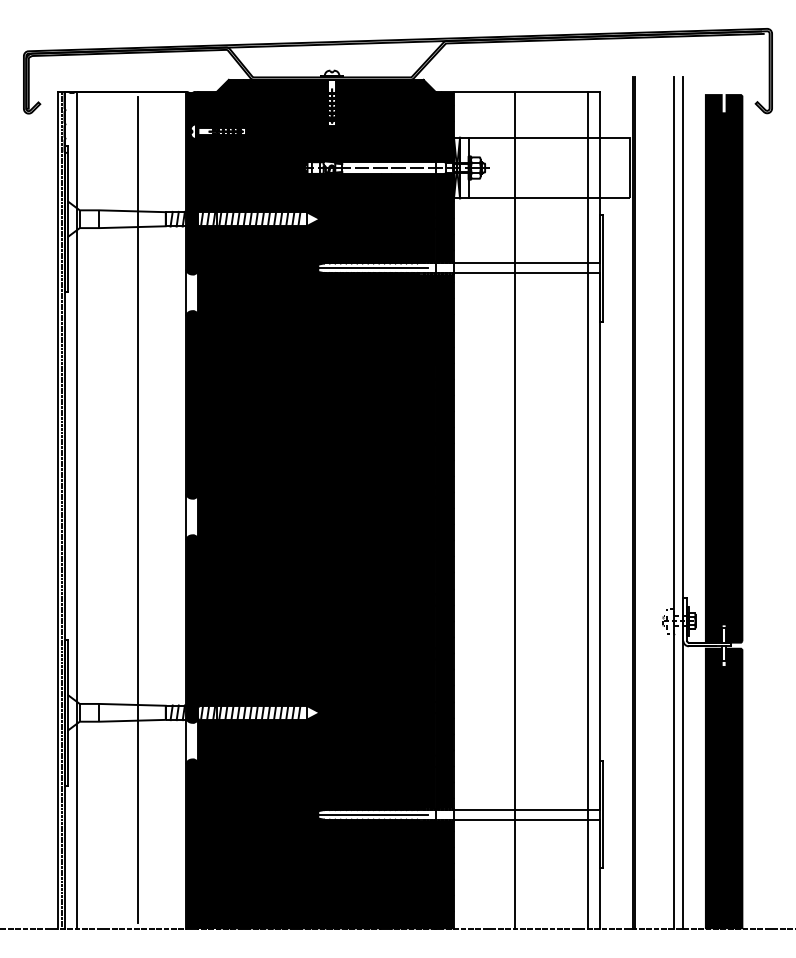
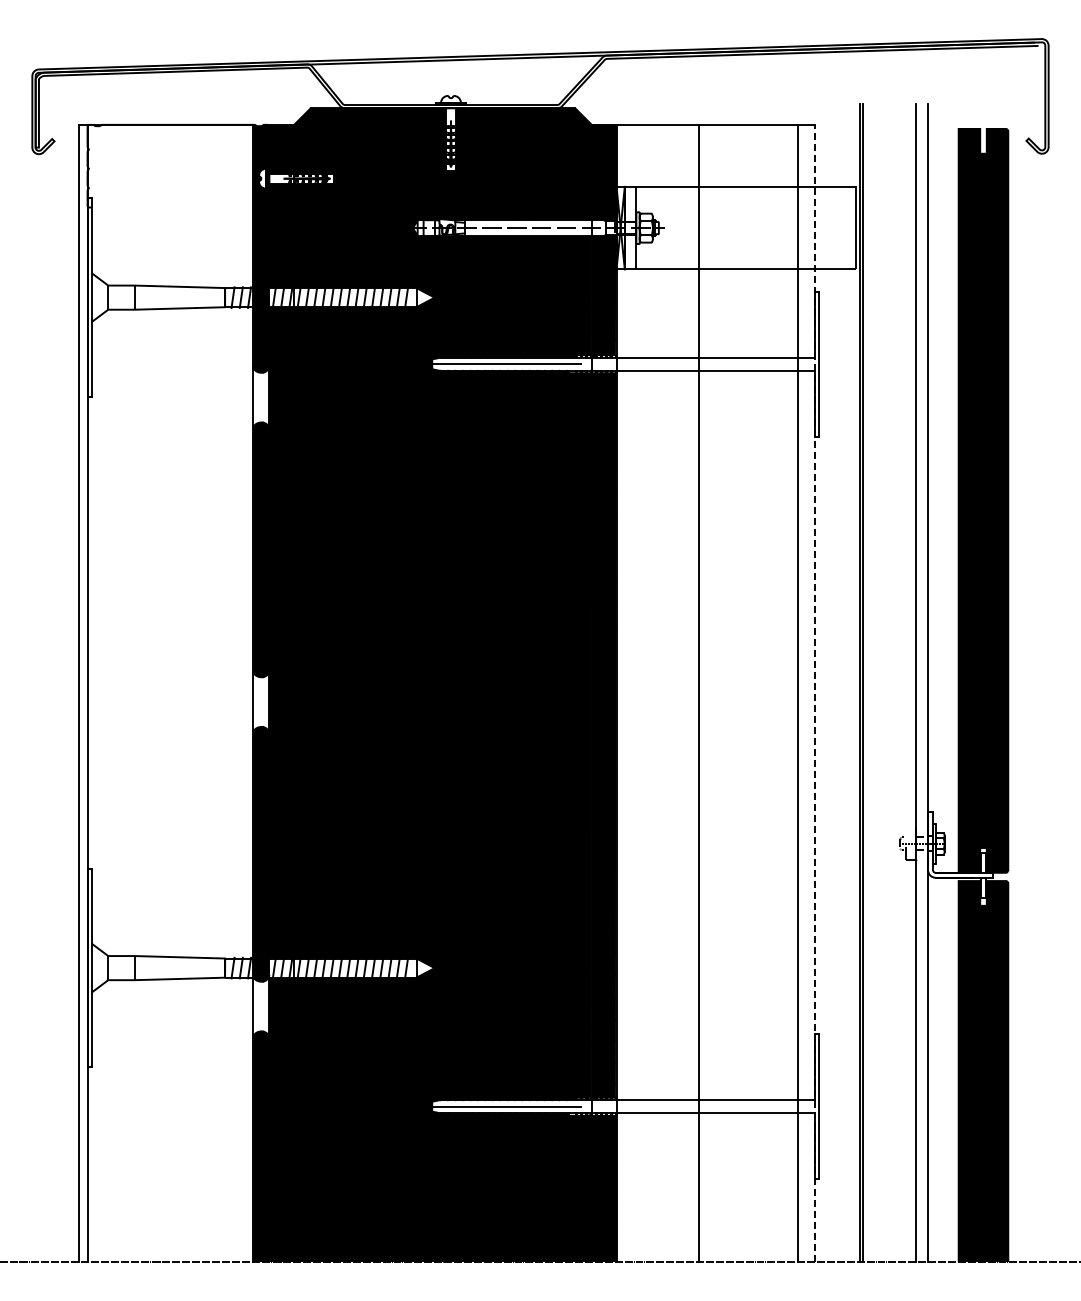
line: (61, 509) -> (83, 692), removed
line: (77, 509) -> (104, 692), removed
line: (137, 509) -> (186, 692), removed
line: (599, 510) -> (814, 693), solid -> dashed

